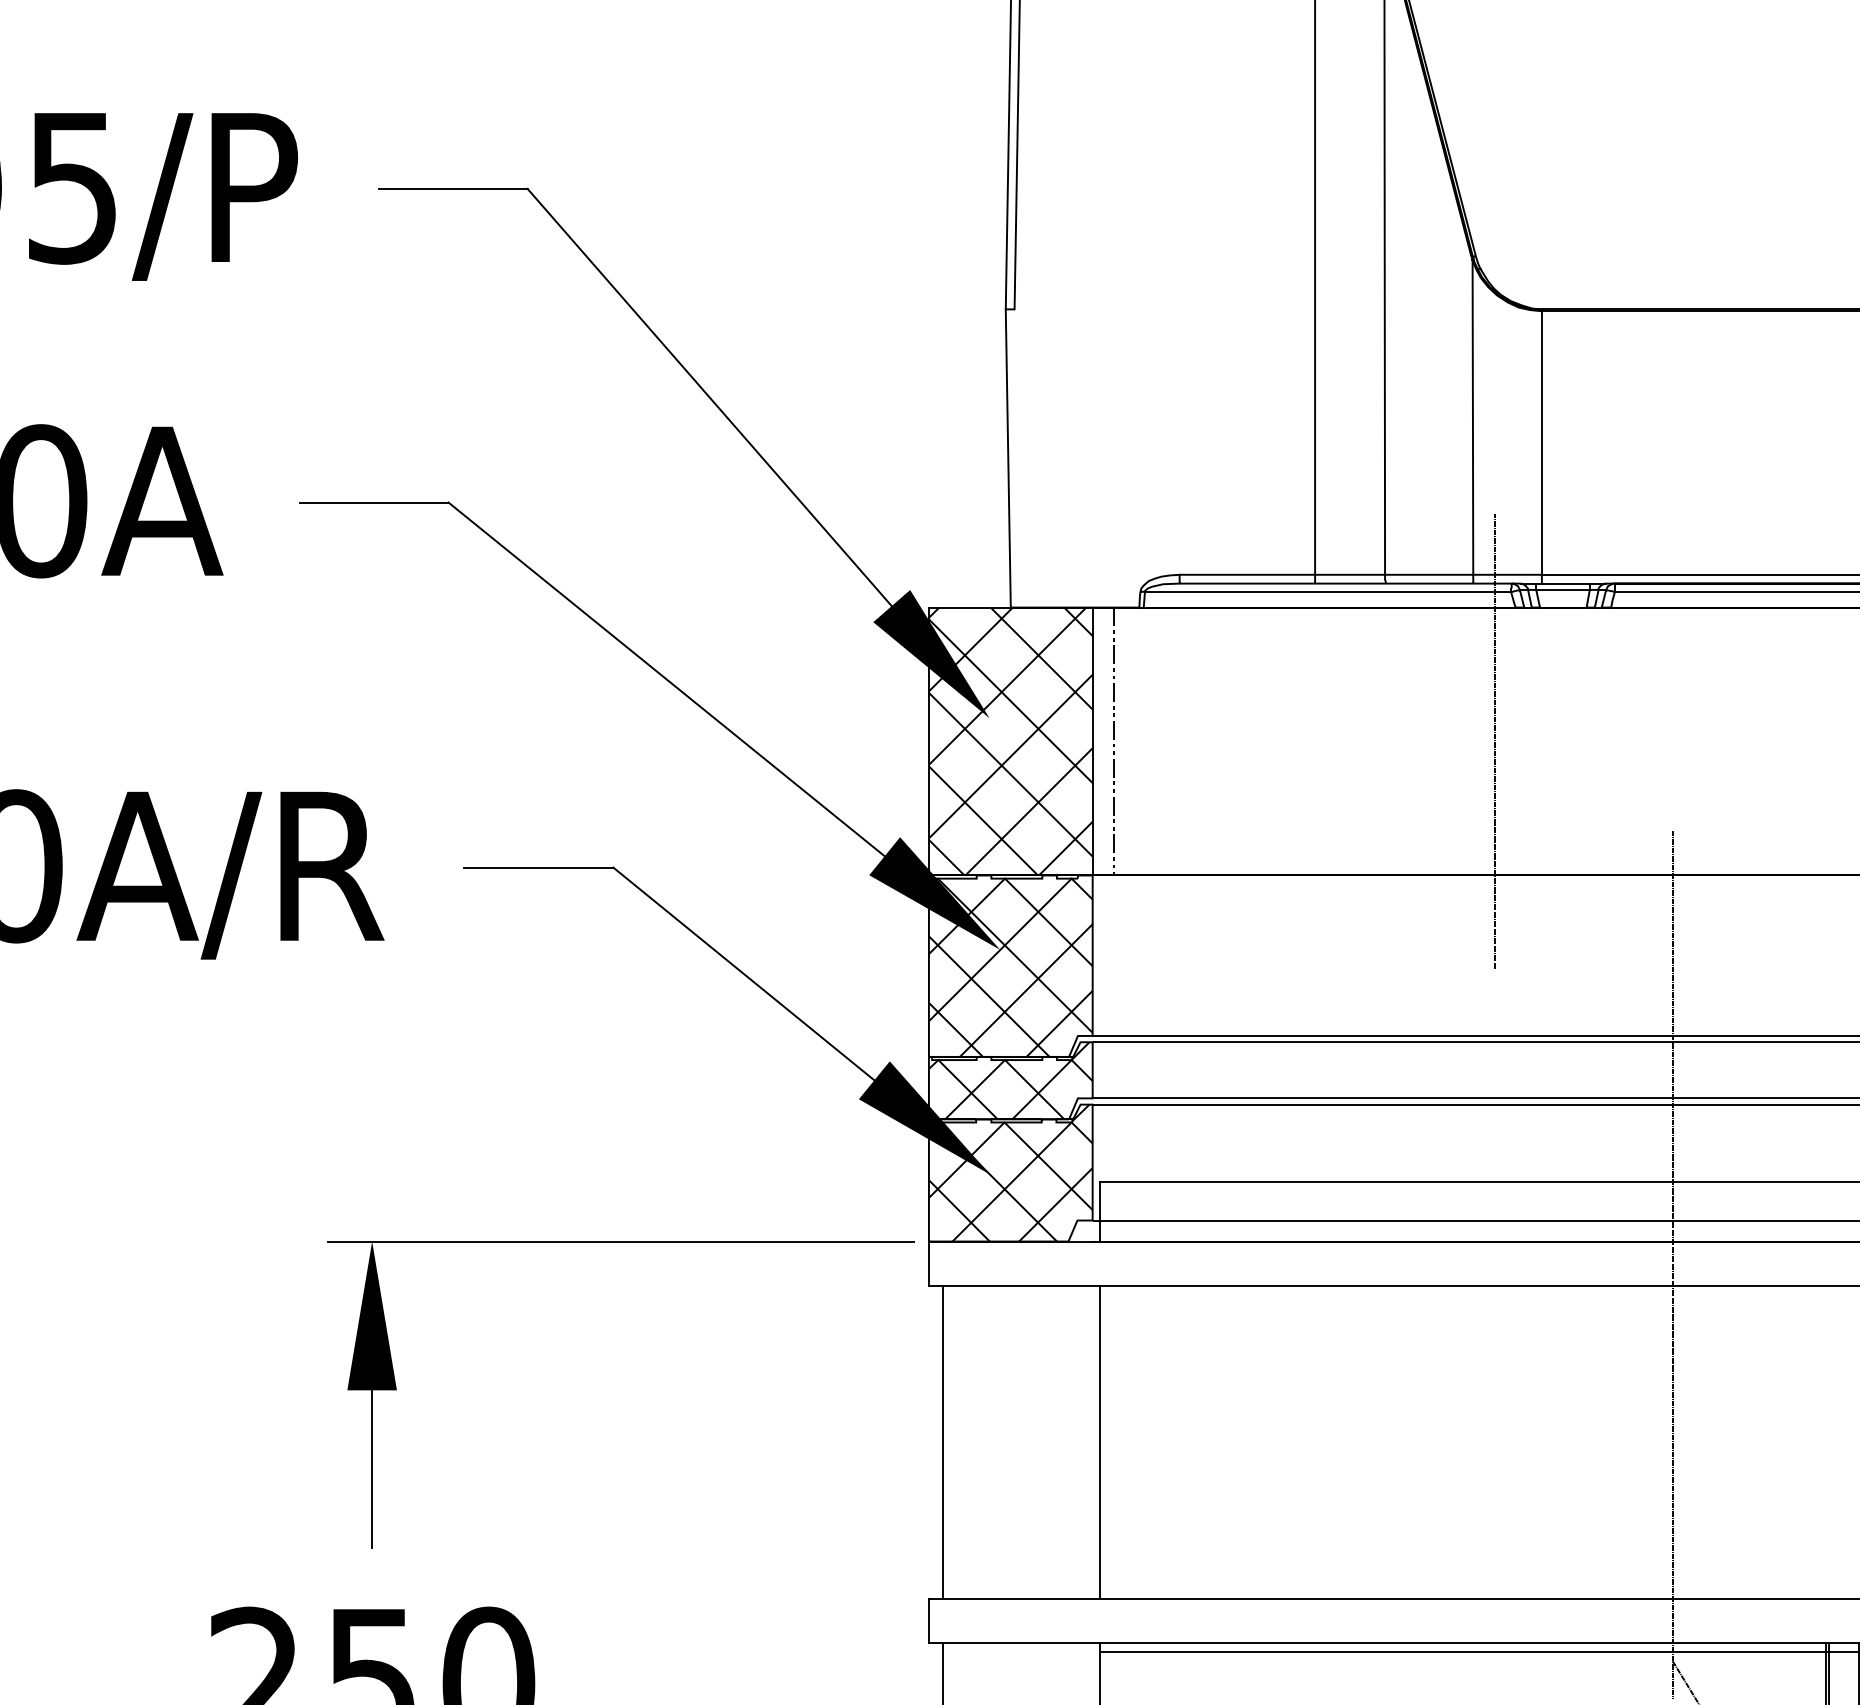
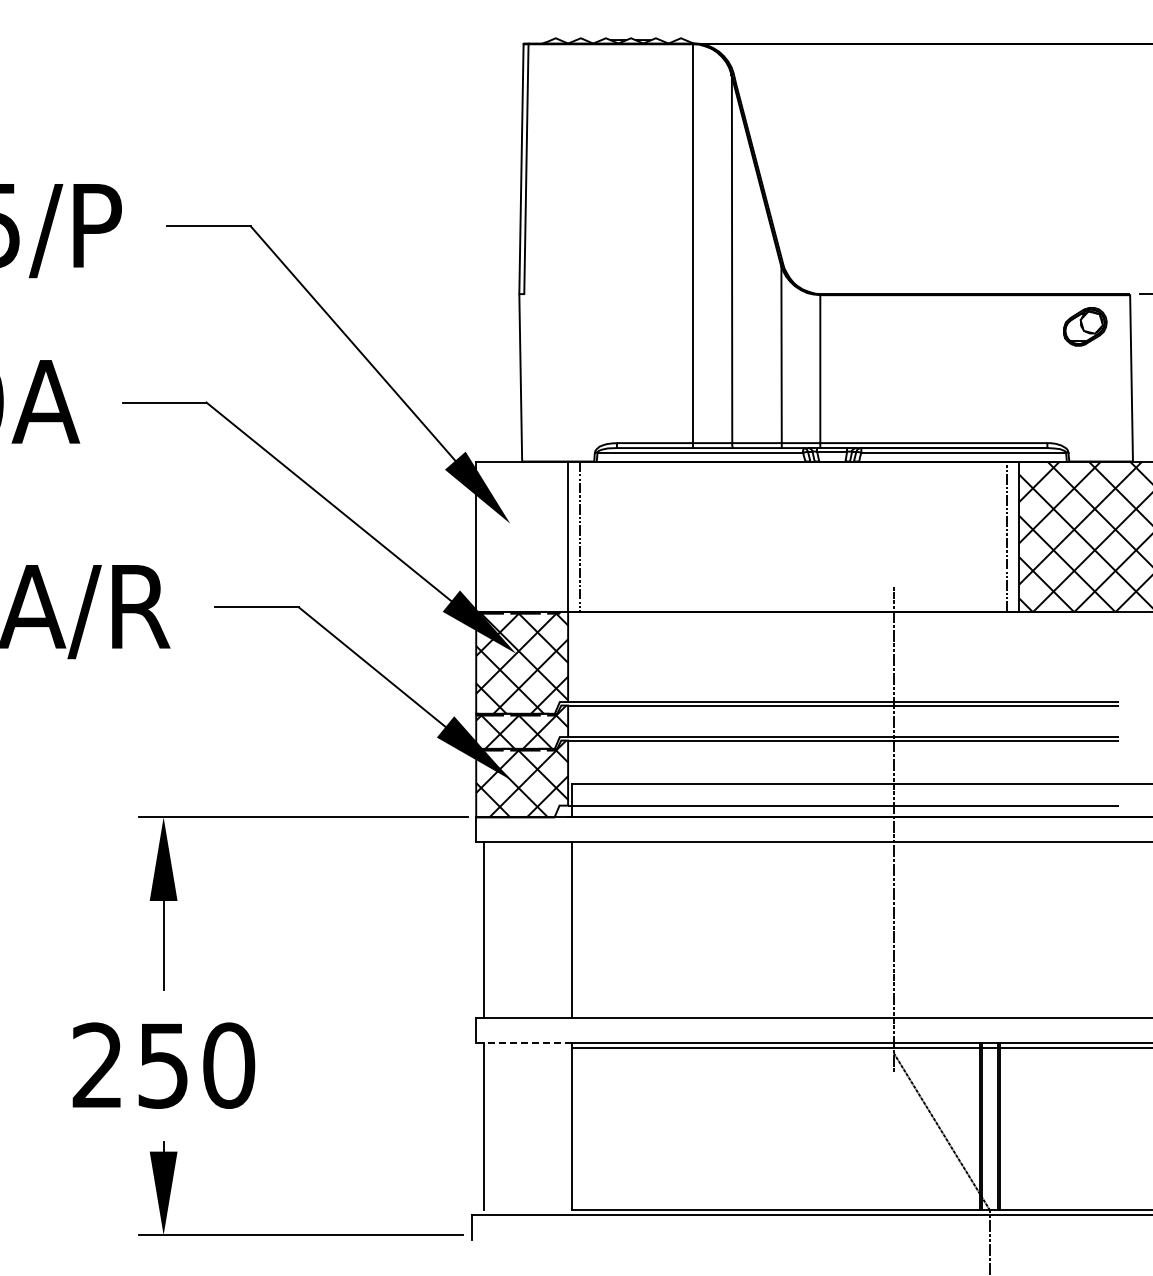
hatch: (1011, 741) -> (522, 536), removed
line: (1494, 741) -> (793, 536), removed
line: (1013, 1644) -> (523, 1043), solid -> dashed

